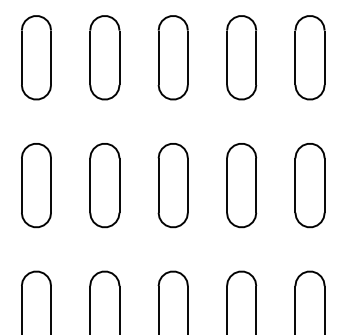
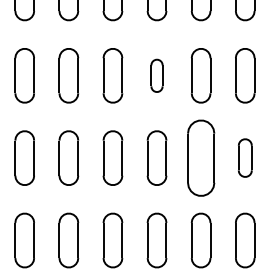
part: (172, 57) -> (156, 75), size x0.6
part: (240, 184) -> (200, 157), size x1.4
part: (310, 184) -> (245, 157), size x0.7

